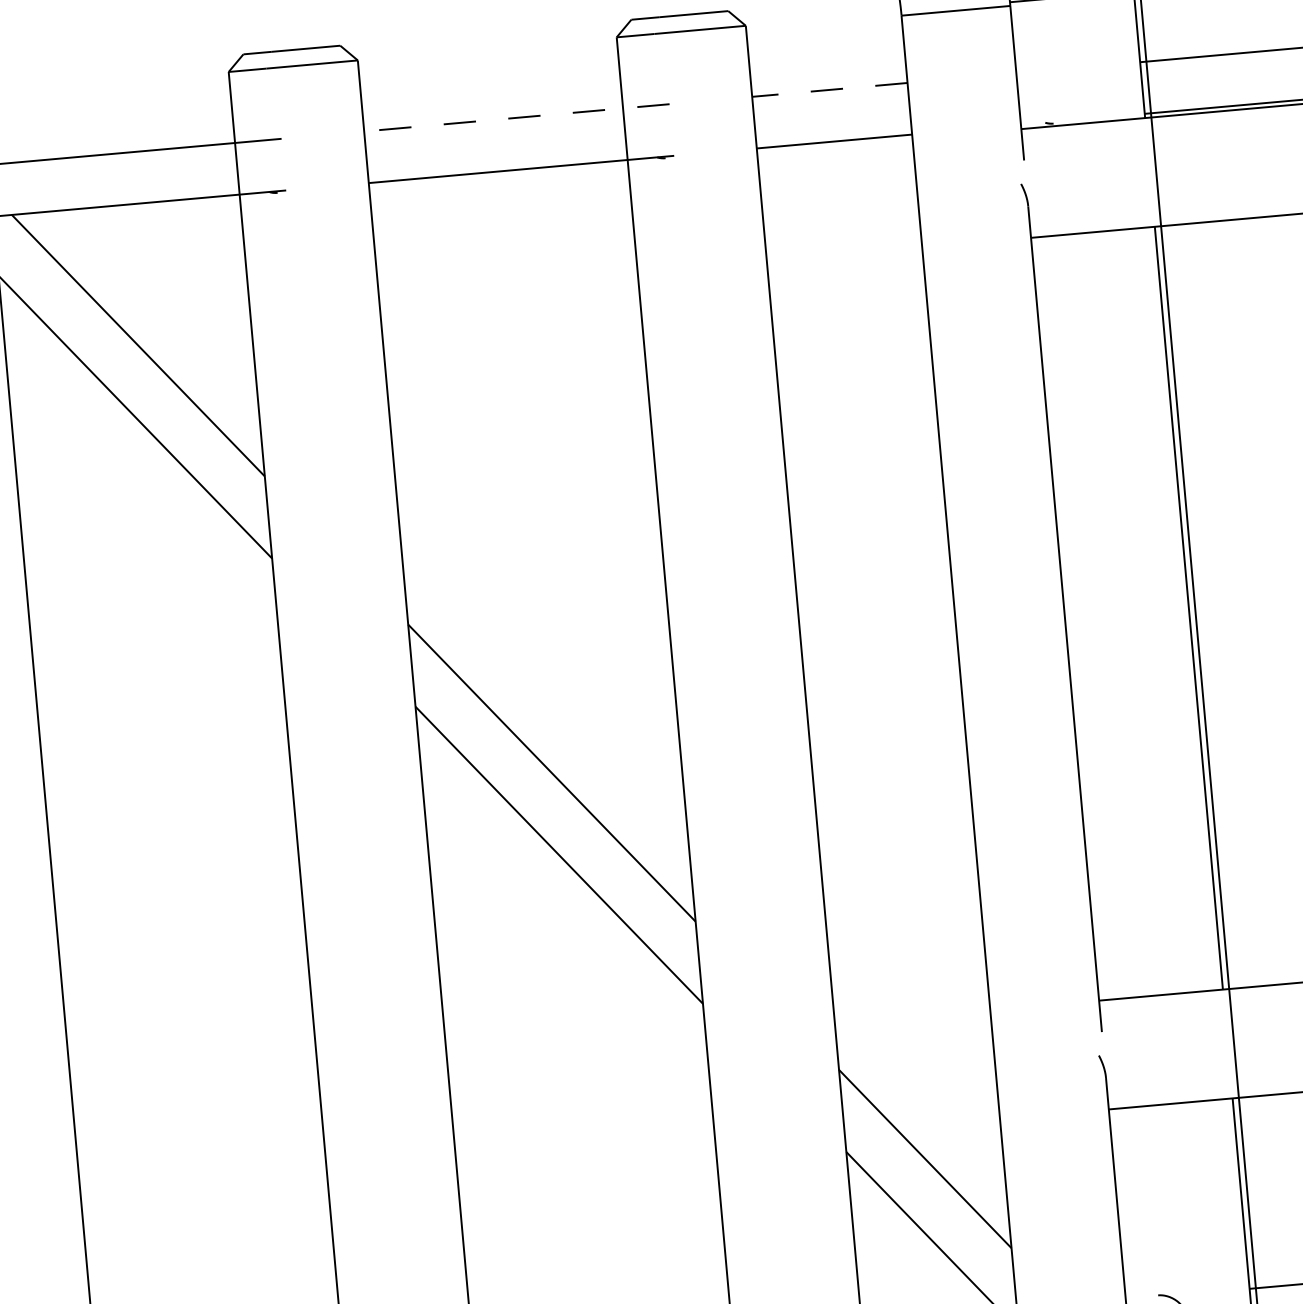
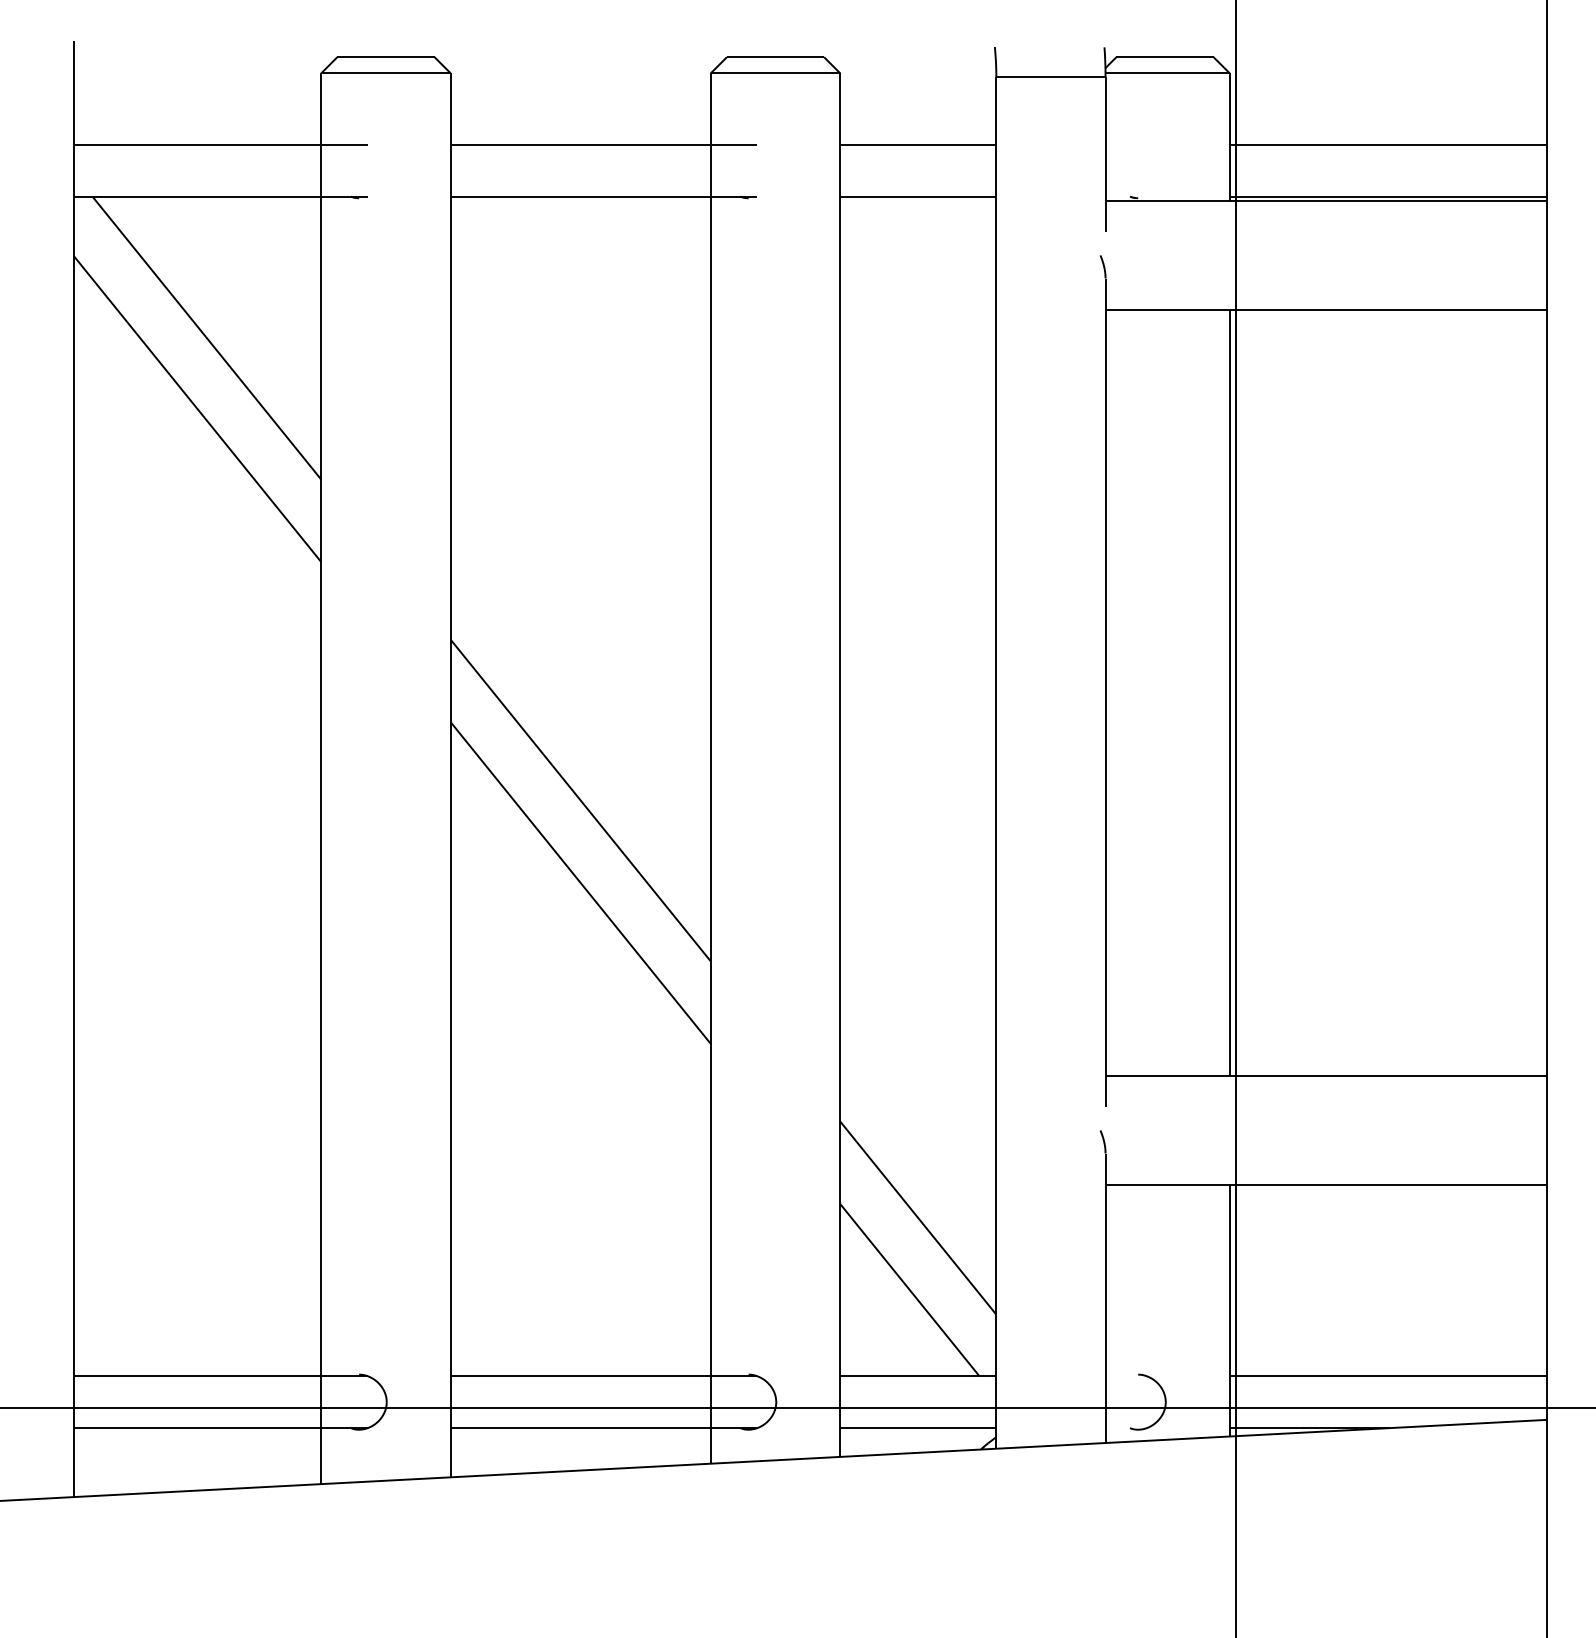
line: (830, 89) -> (918, 144), dashed -> solid
line: (516, 117) -> (603, 144), dashed -> solid

